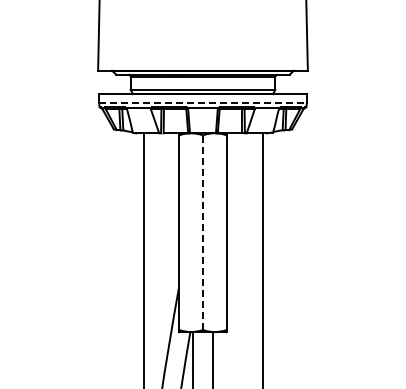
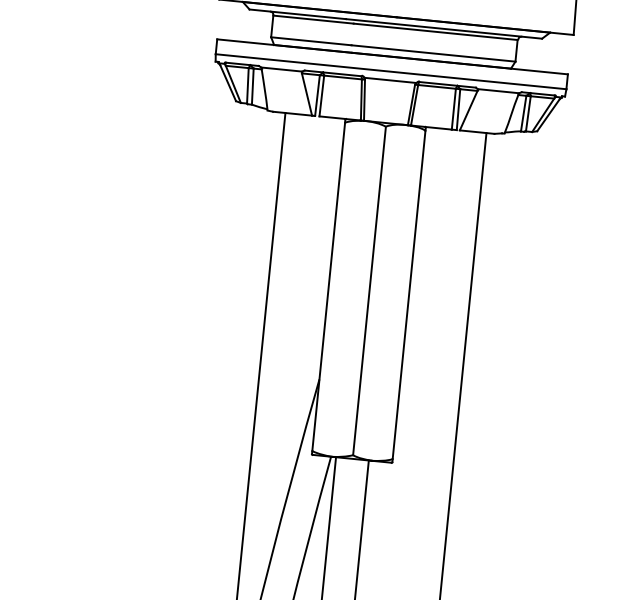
line: (202, 102) -> (390, 70), dashed -> solid
line: (203, 233) -> (369, 292), dashed -> solid

